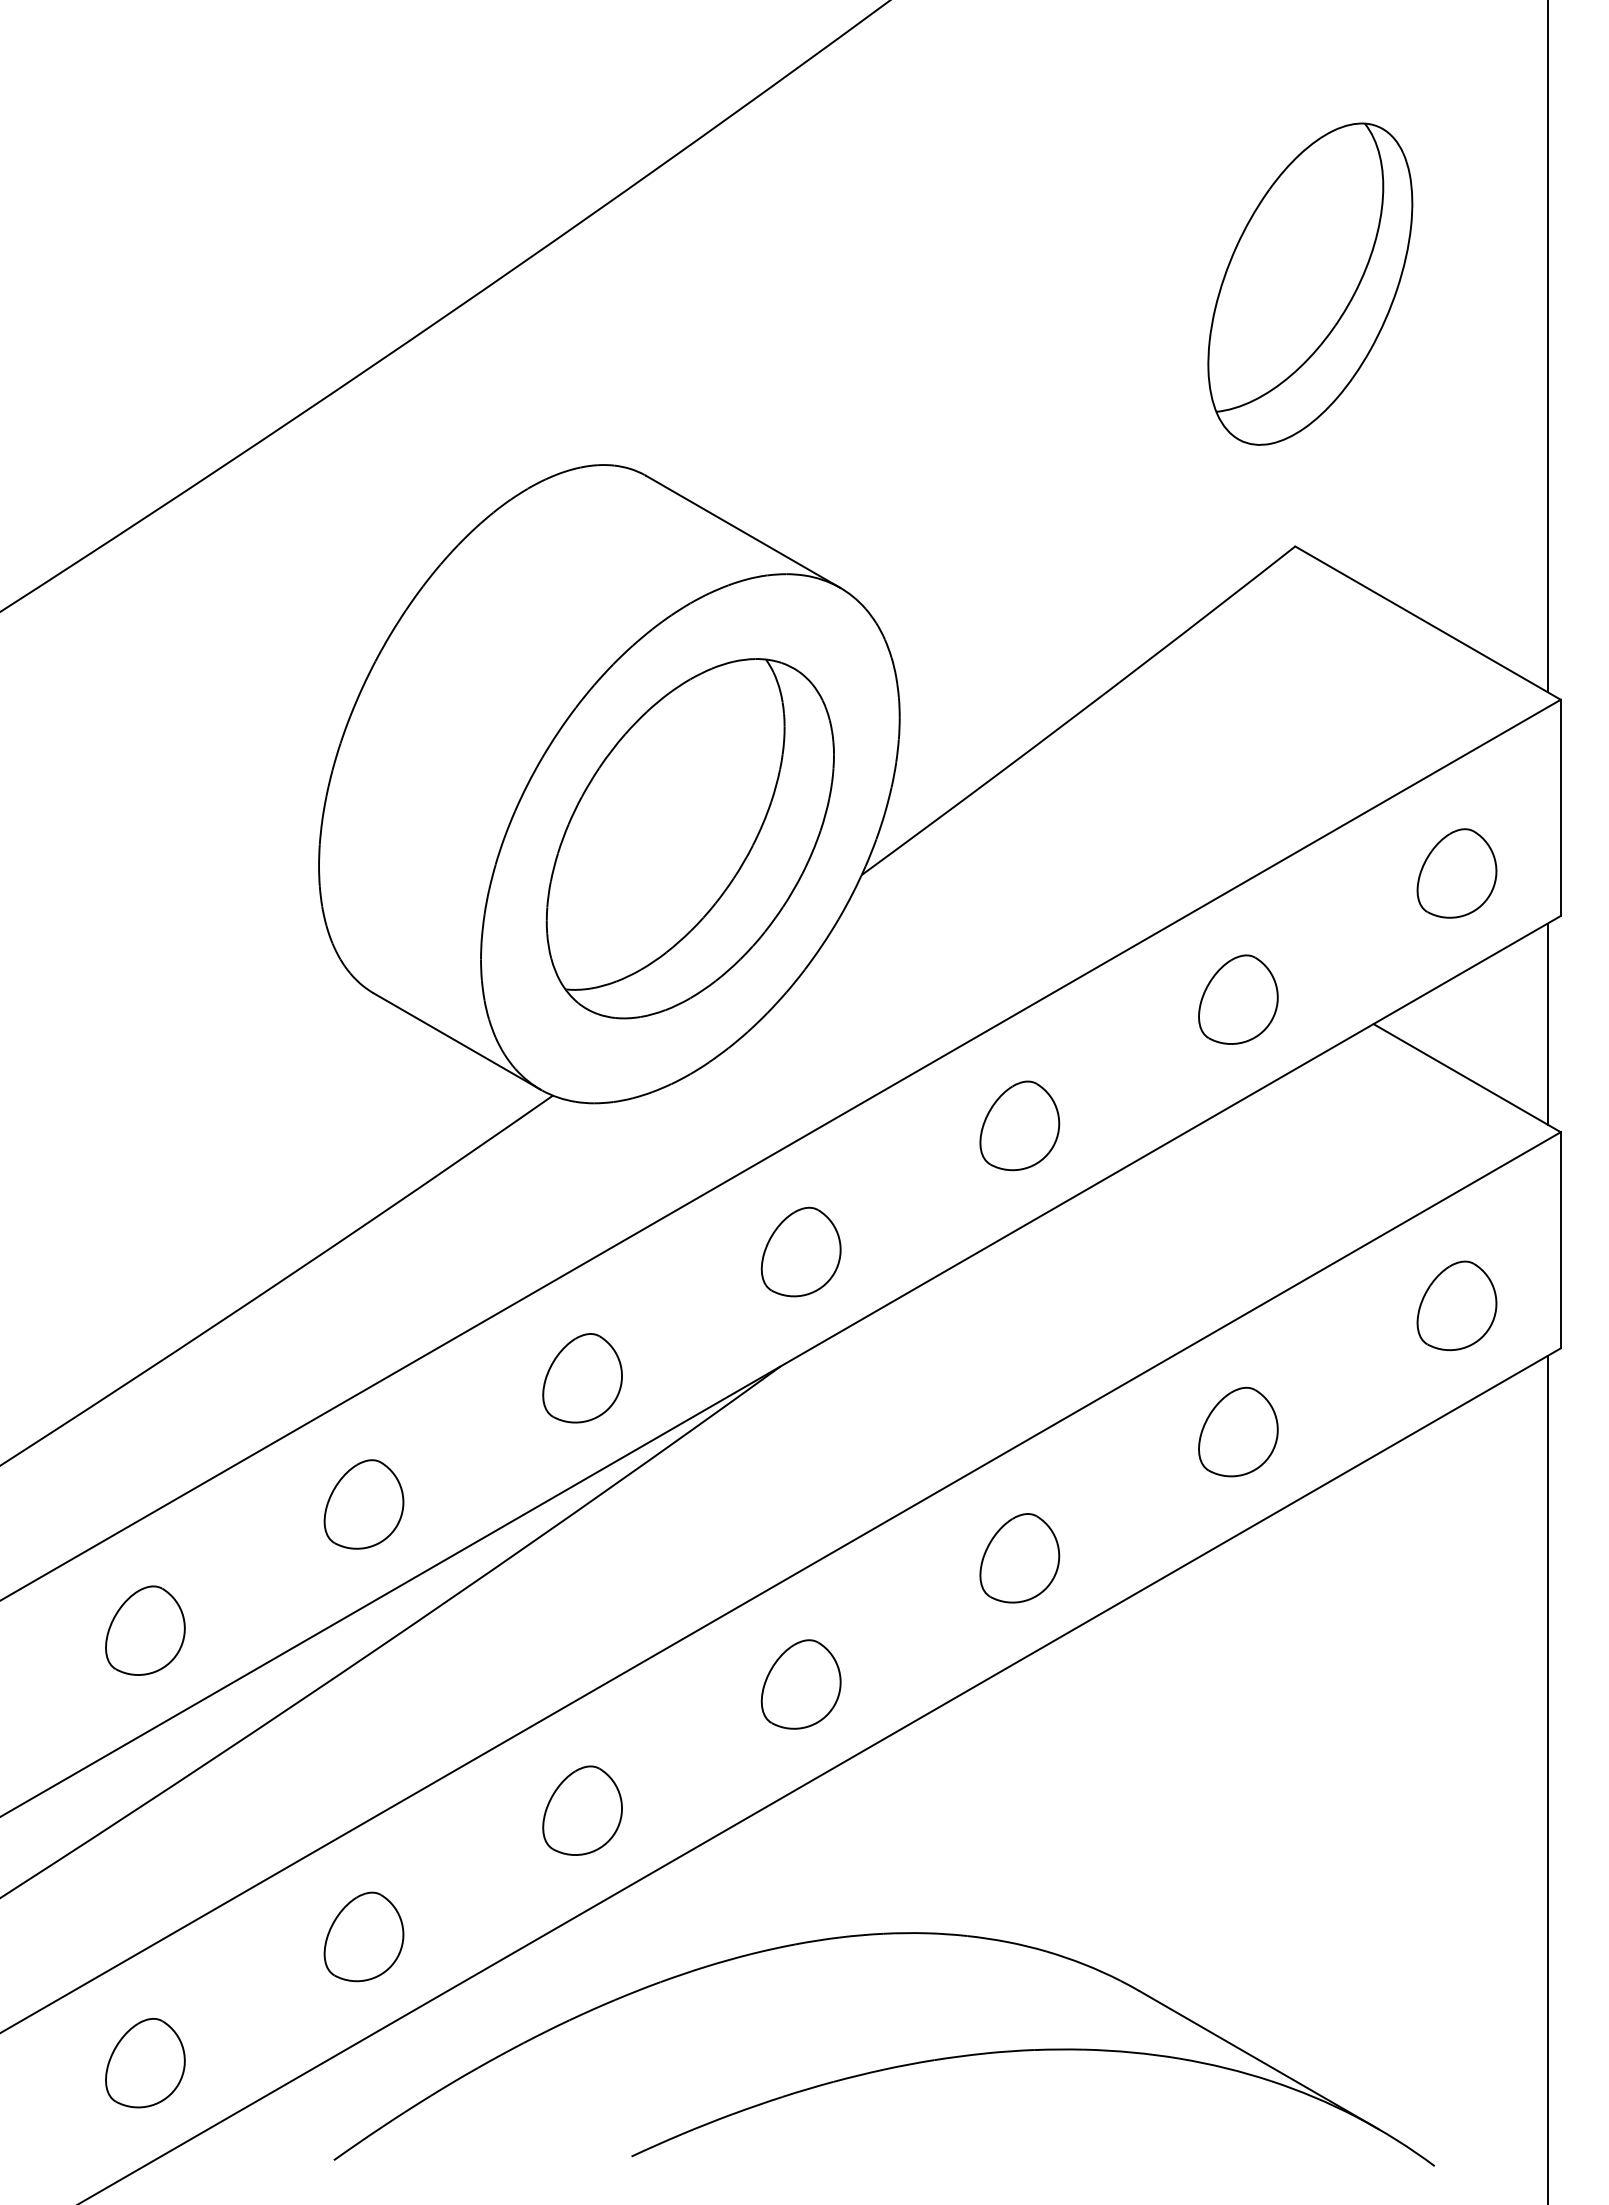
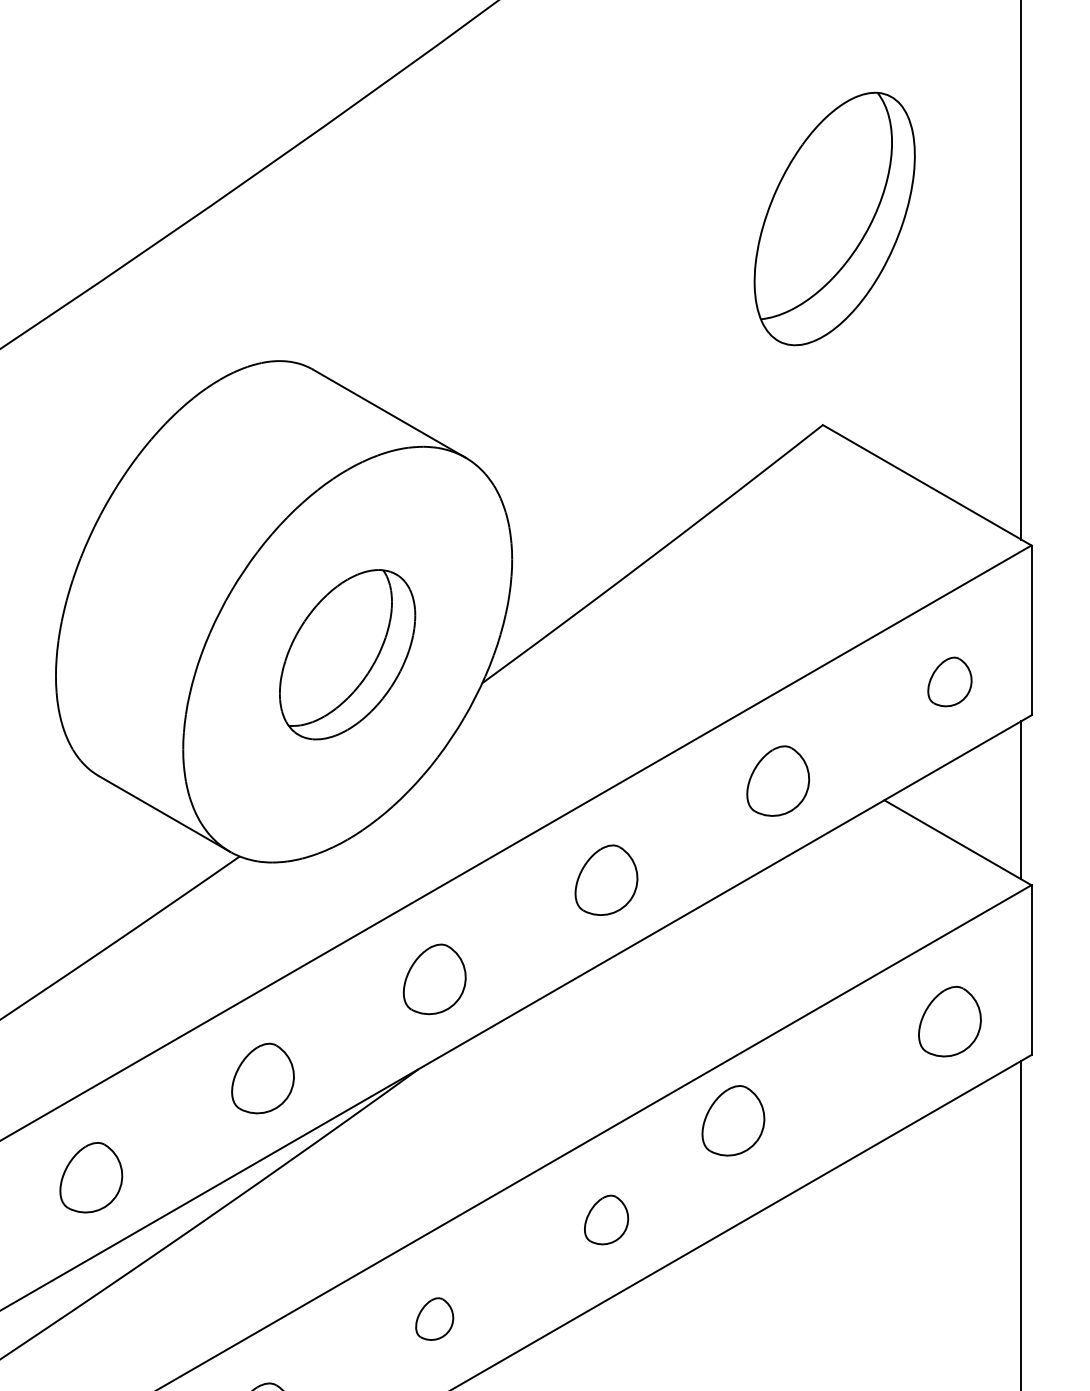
part: (689, 838) -> (347, 654), size x0.6
part: (1456, 873) -> (949, 681), size x0.7
part: (1238, 1431) -> (733, 1120), moved
part: (1019, 1558) -> (606, 1220), size x0.7
part: (800, 1684) -> (434, 1319), size x0.6

